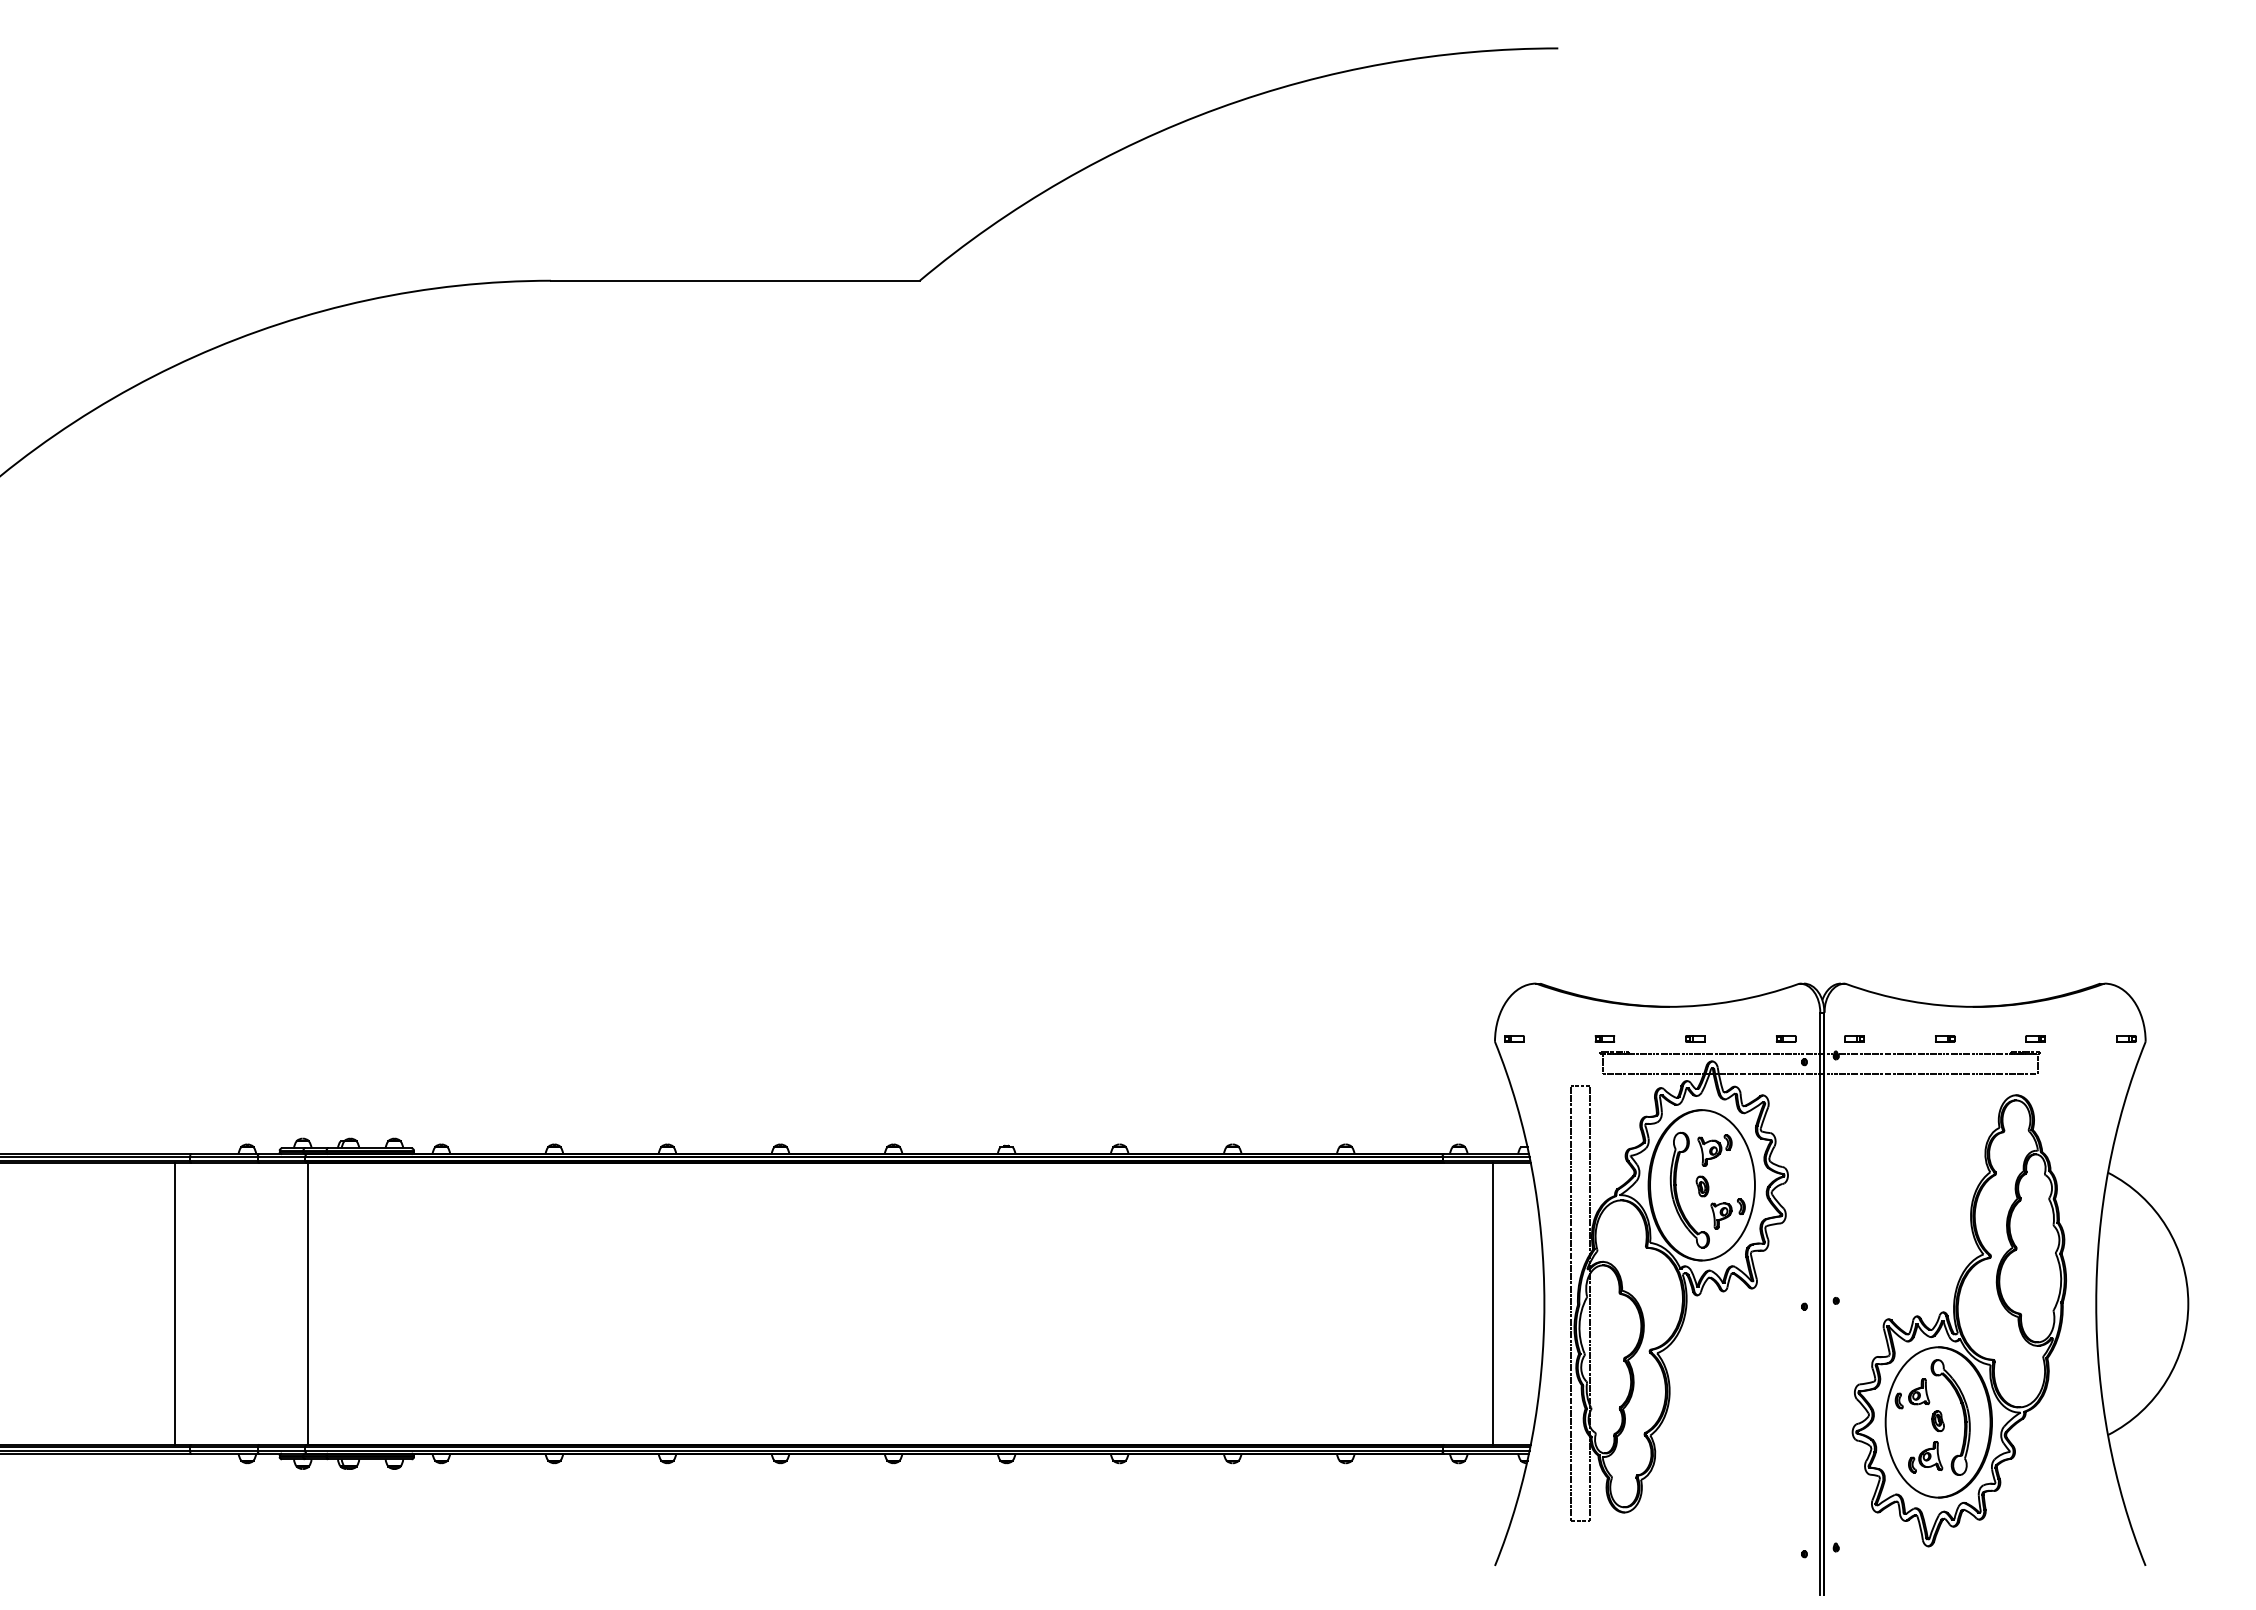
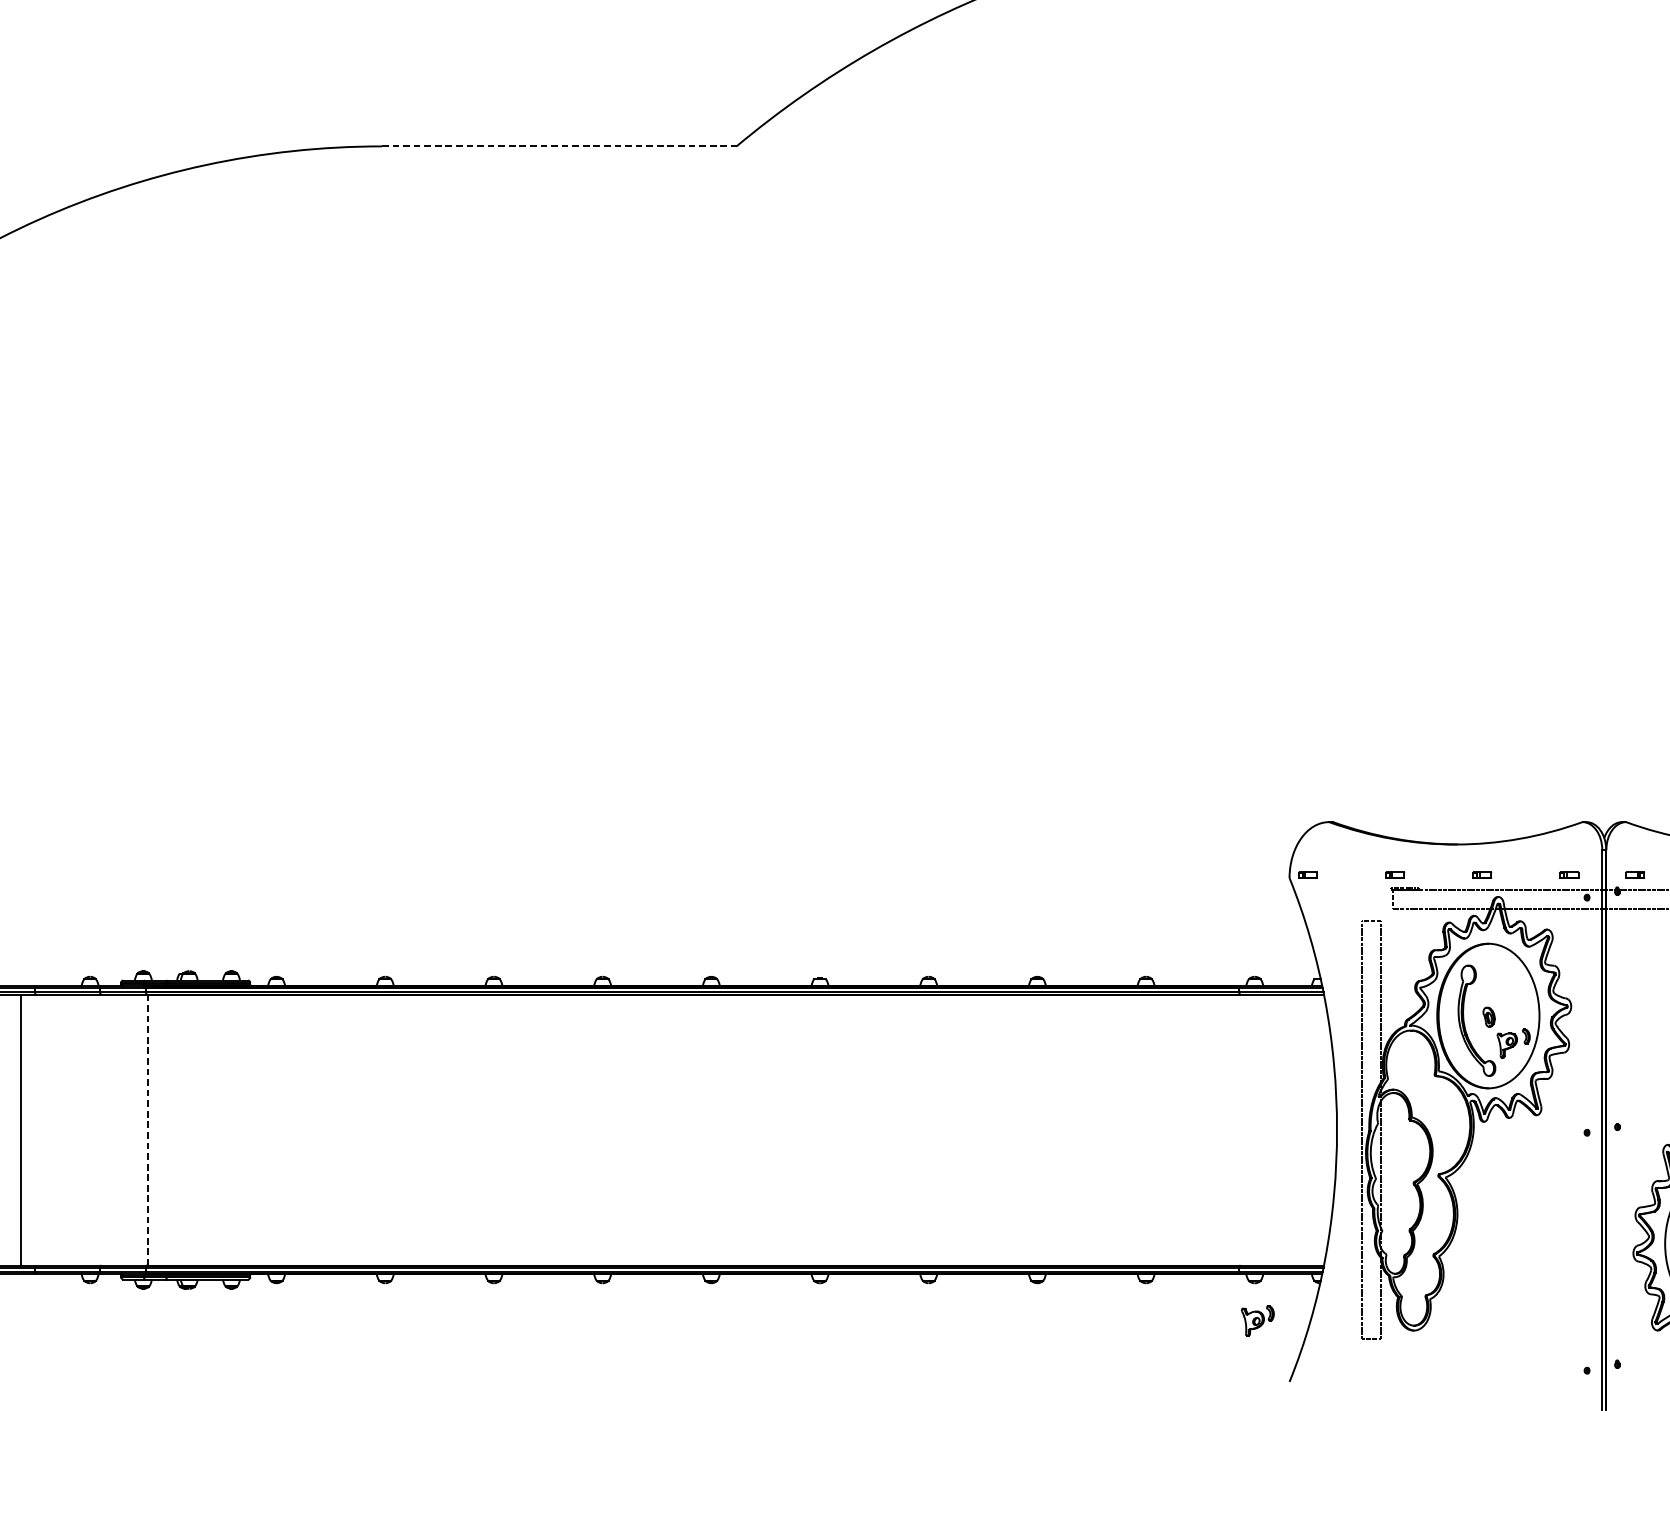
line: (735, 280) -> (559, 146), solid -> dashed
part: (1714, 1150) -> (1257, 1320), moved
line: (307, 1303) -> (147, 1129), solid -> dashed
line: (1492, 1303) -> (1287, 1129), removed

